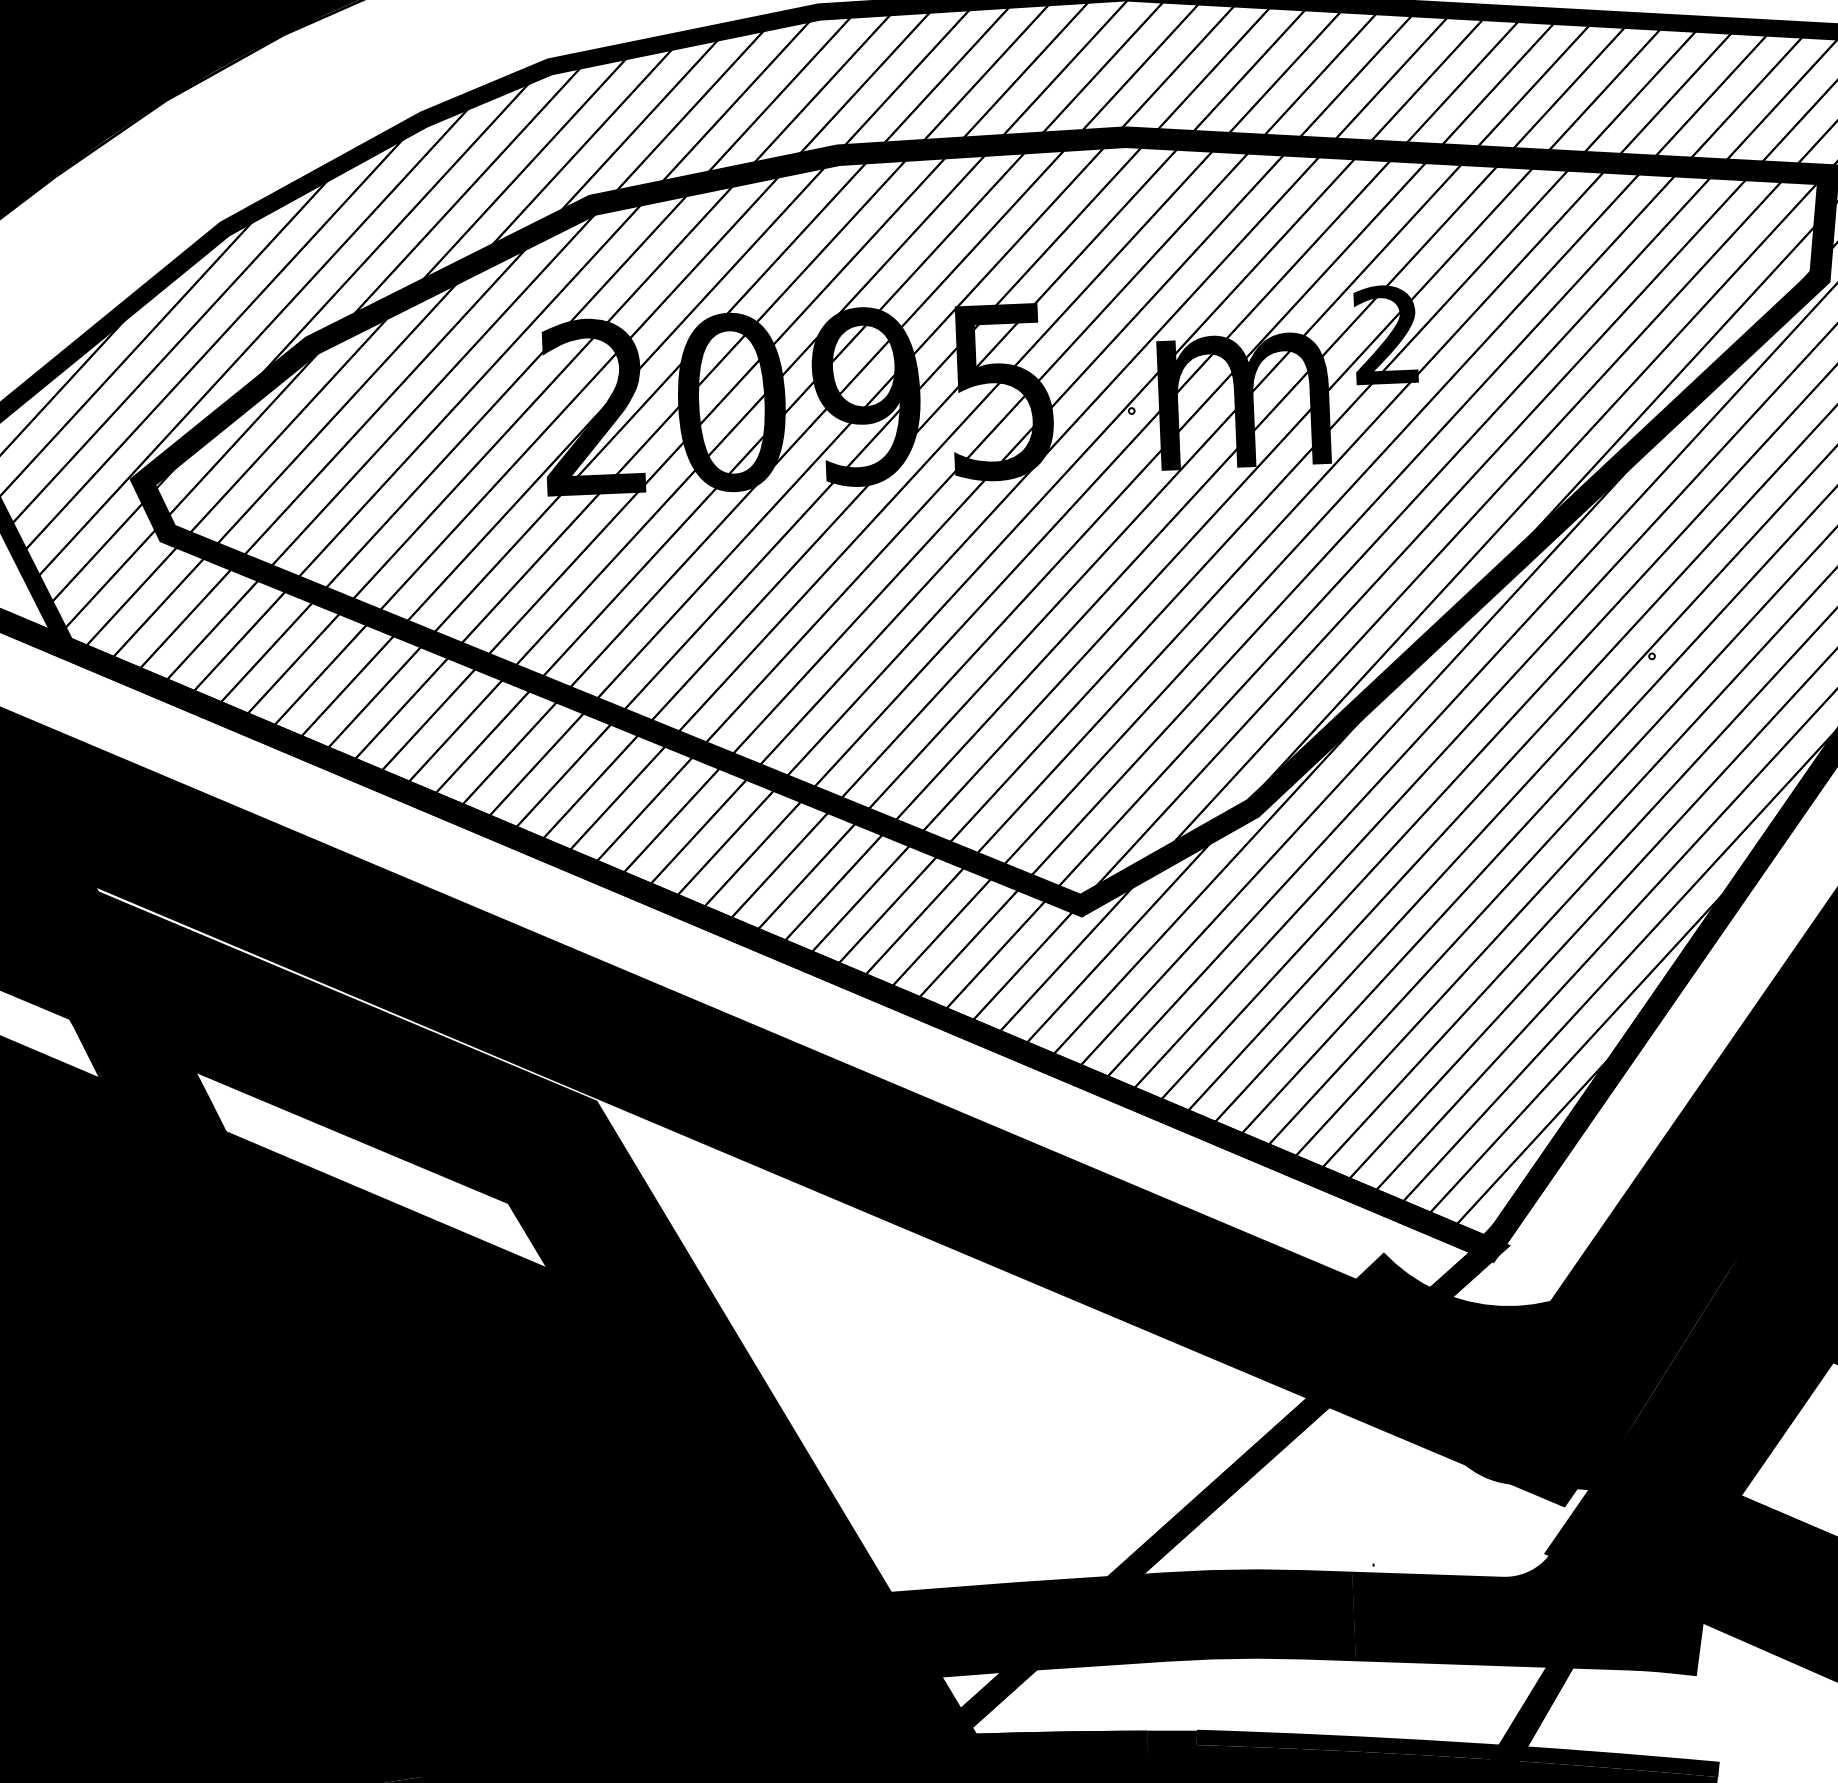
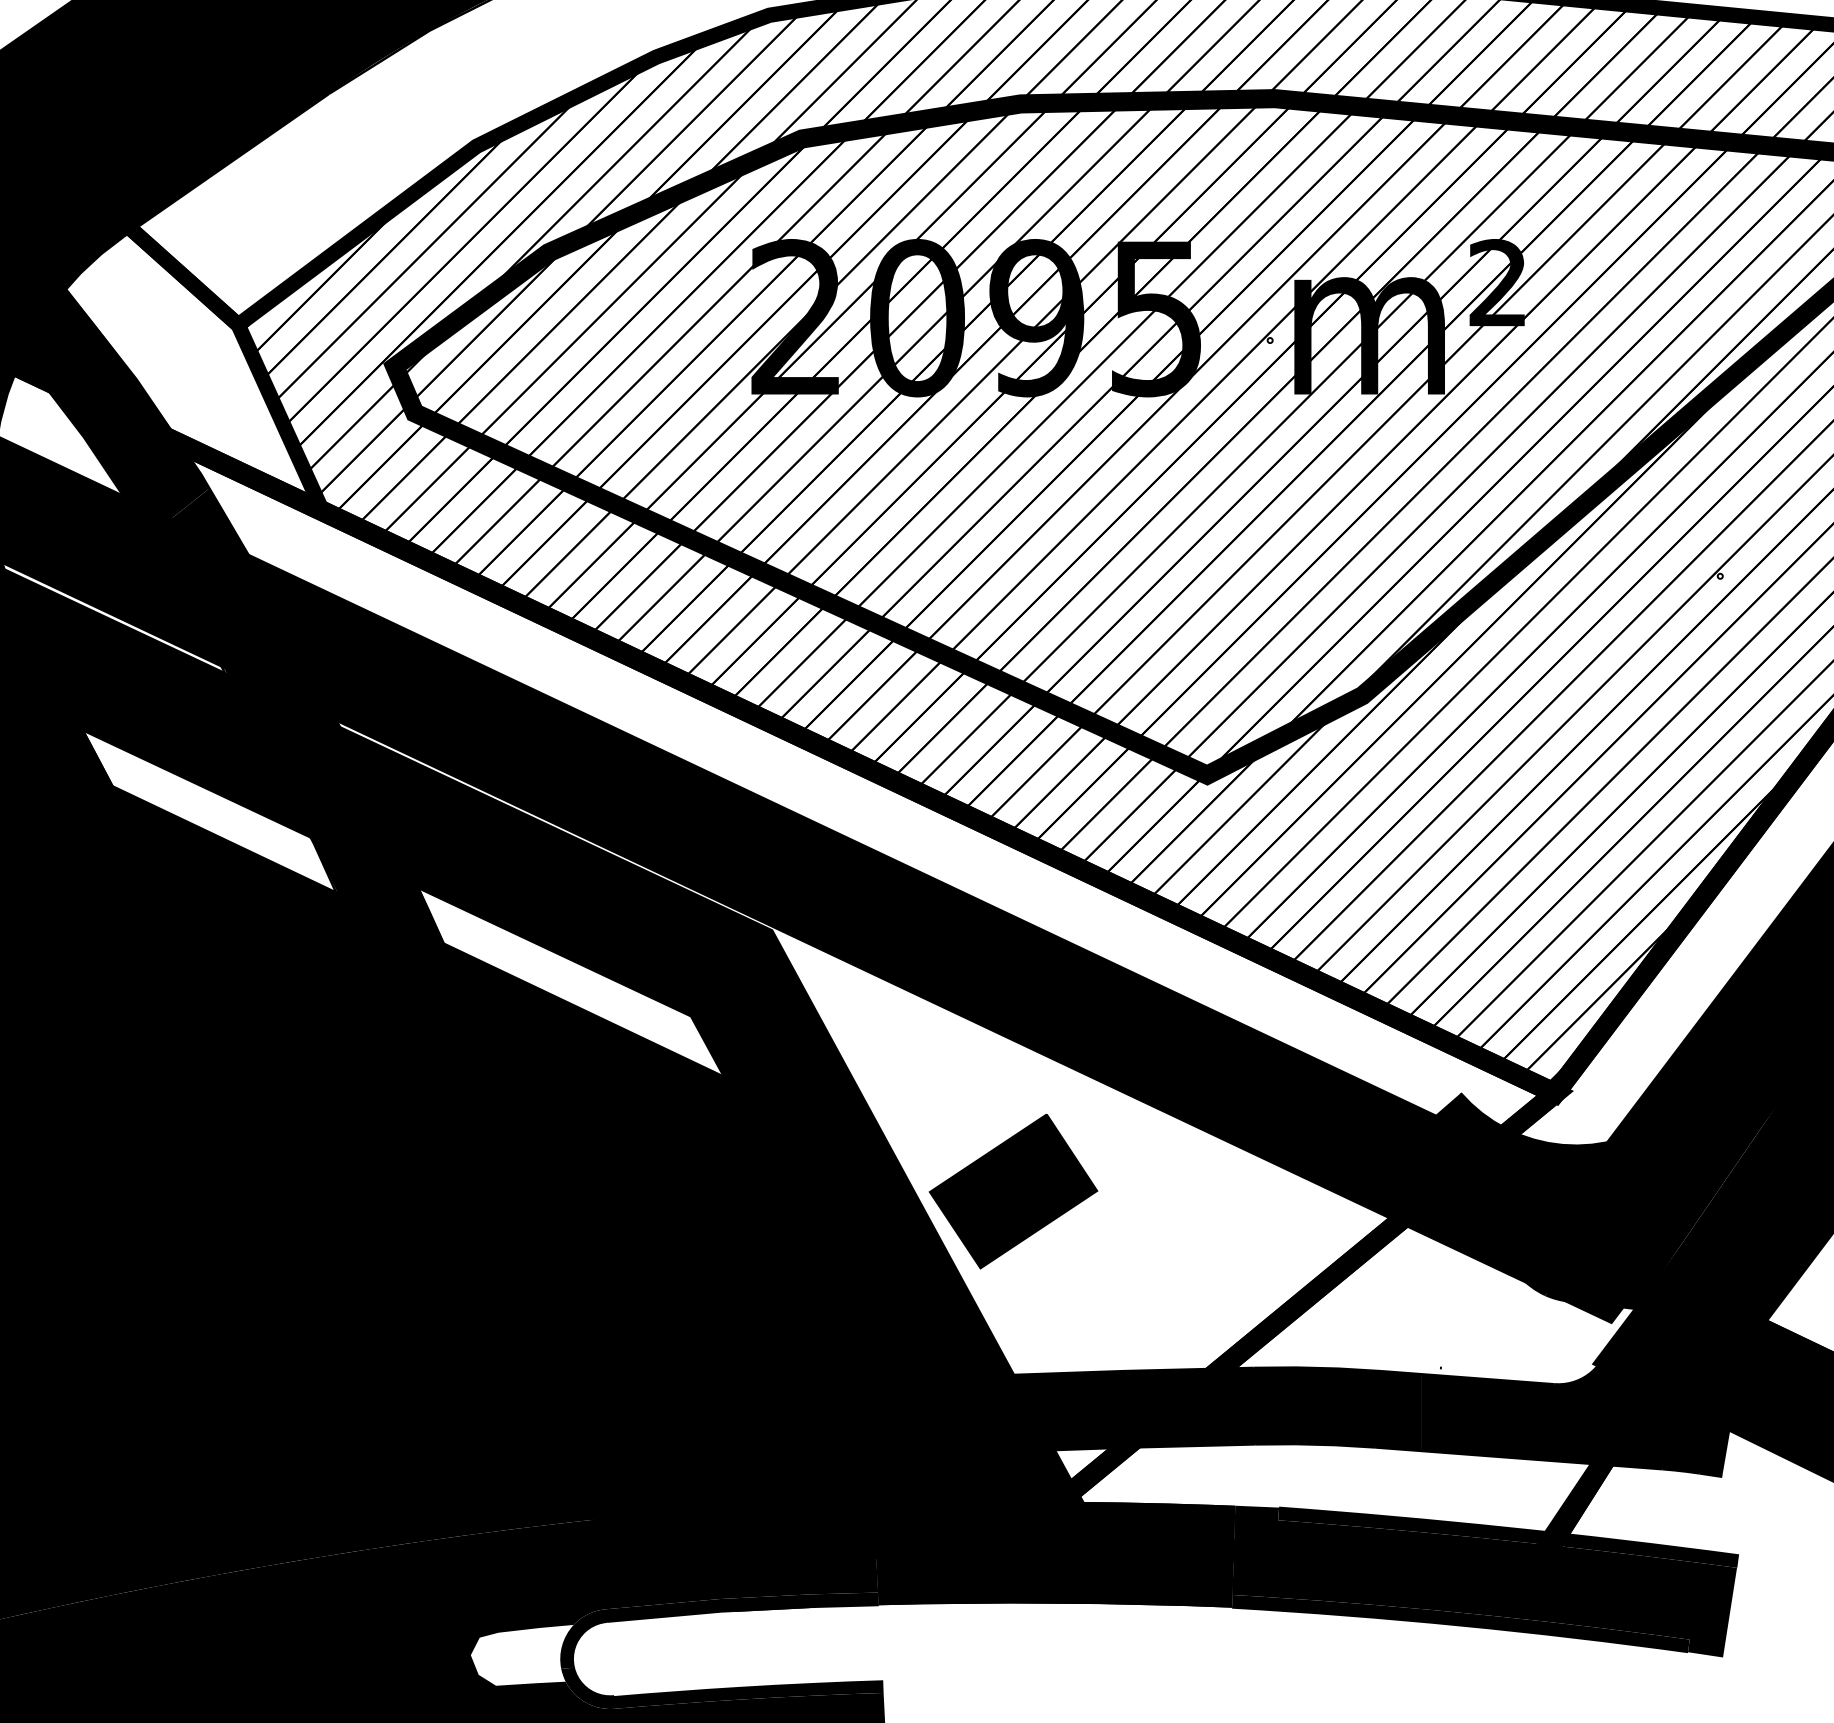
part: (881, 1385) -> (1013, 1191), added

